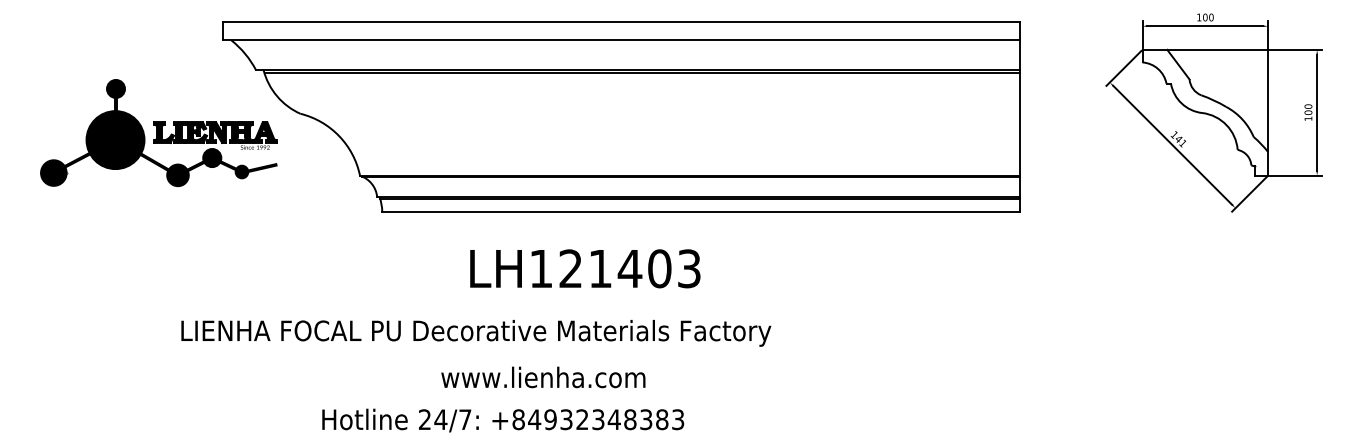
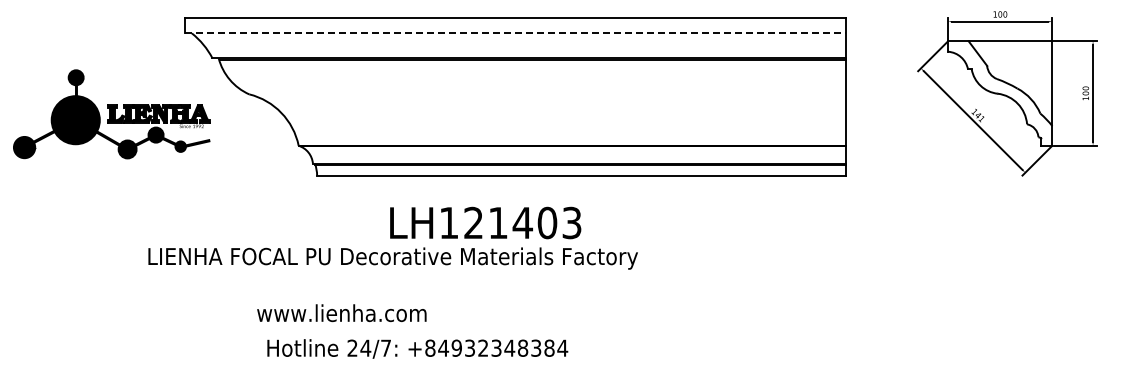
line: (621, 40) -> (515, 33), solid -> dashed
part: (158, 133) -> (111, 114), moved
text: (475, 333) -> (392, 258), moved
text: (542, 377) -> (341, 313), moved
text: (677, 418) -> (562, 347), +84932348383 -> +84932348384

